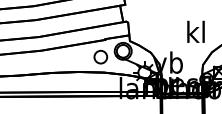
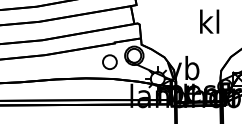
text: (195, 31) -> (209, 21), moved

